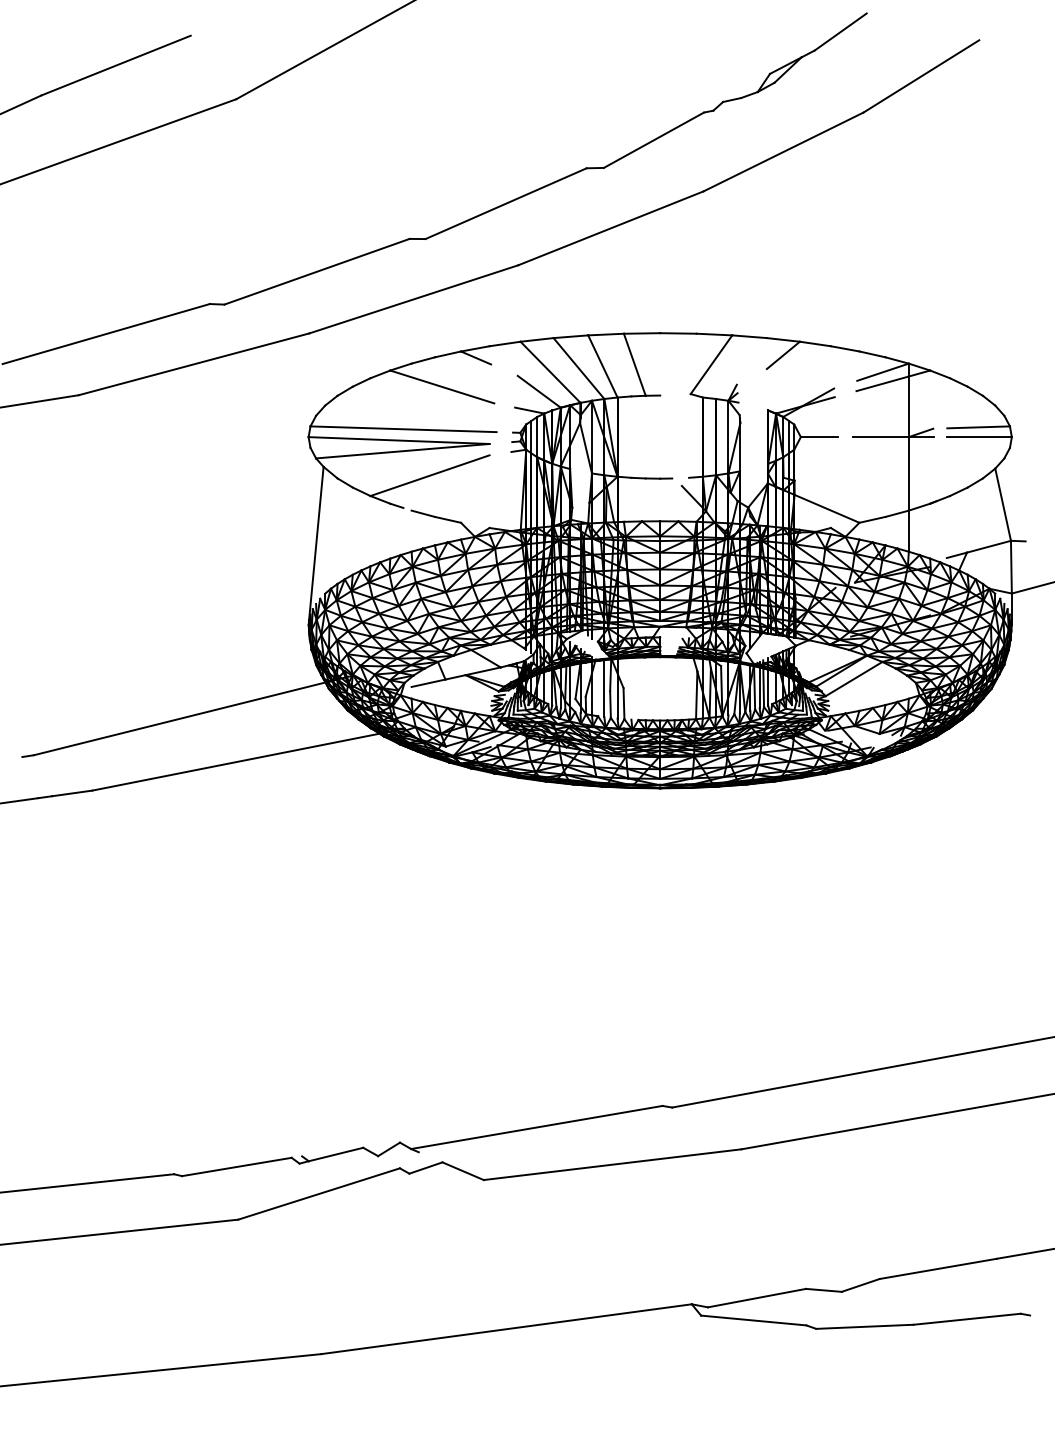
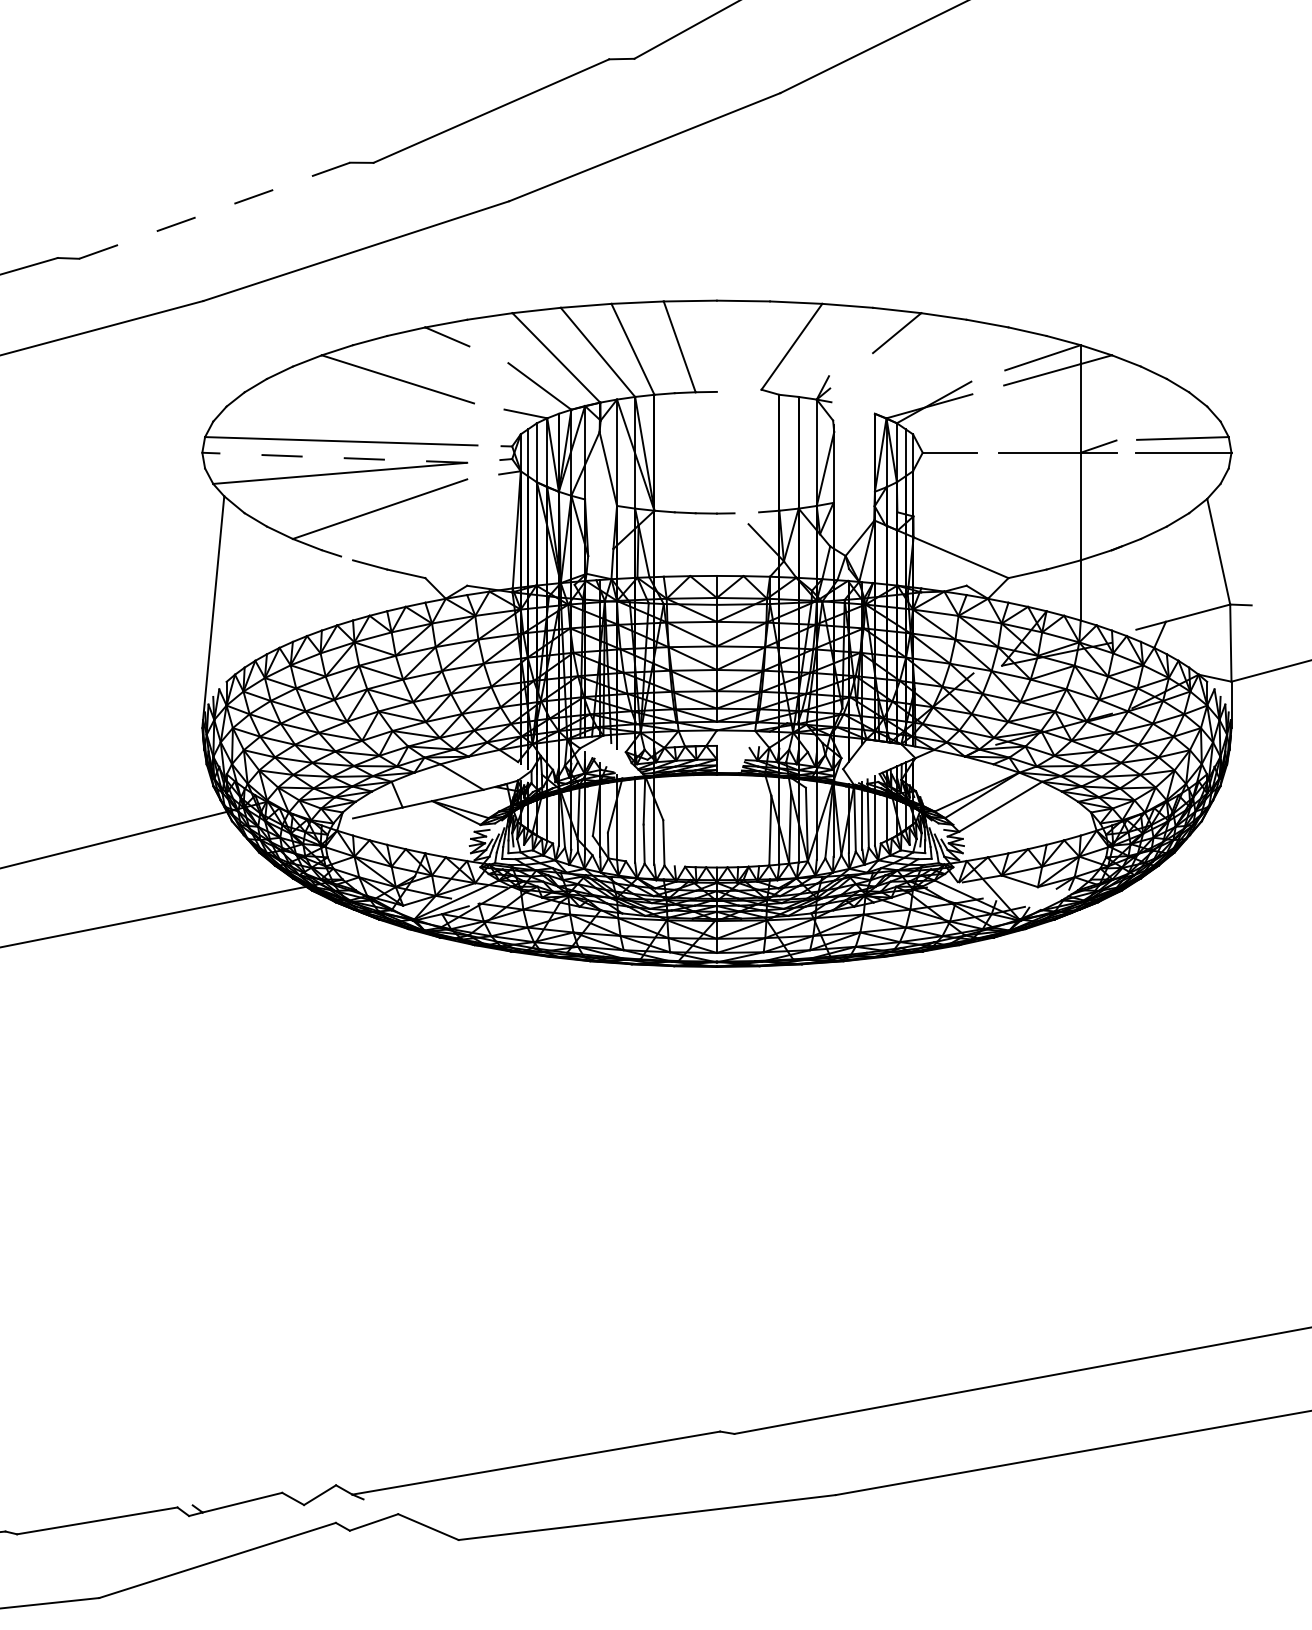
line: (317, 271) -> (215, 210), solid -> dashed
line: (399, 440) -> (335, 457), solid -> dashed

